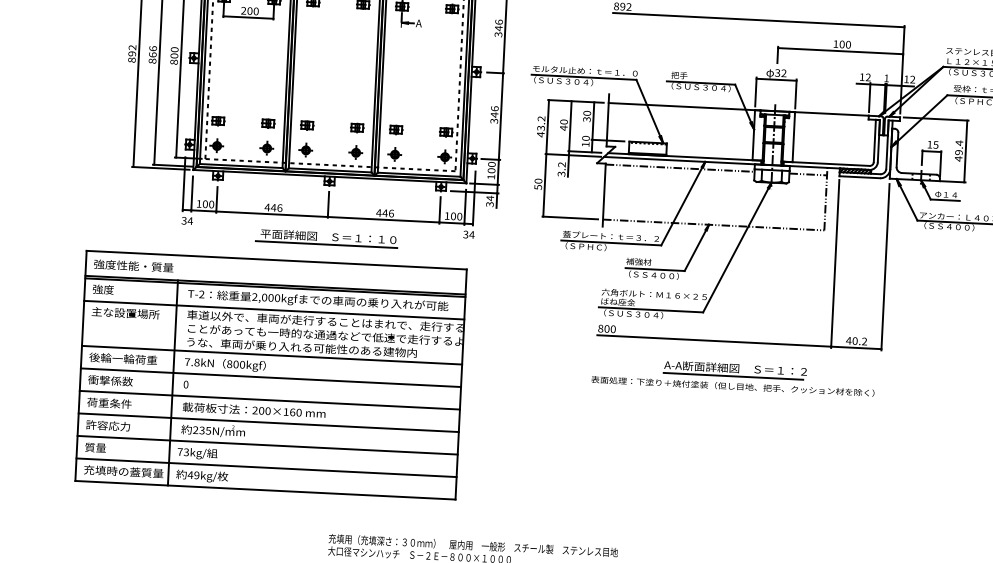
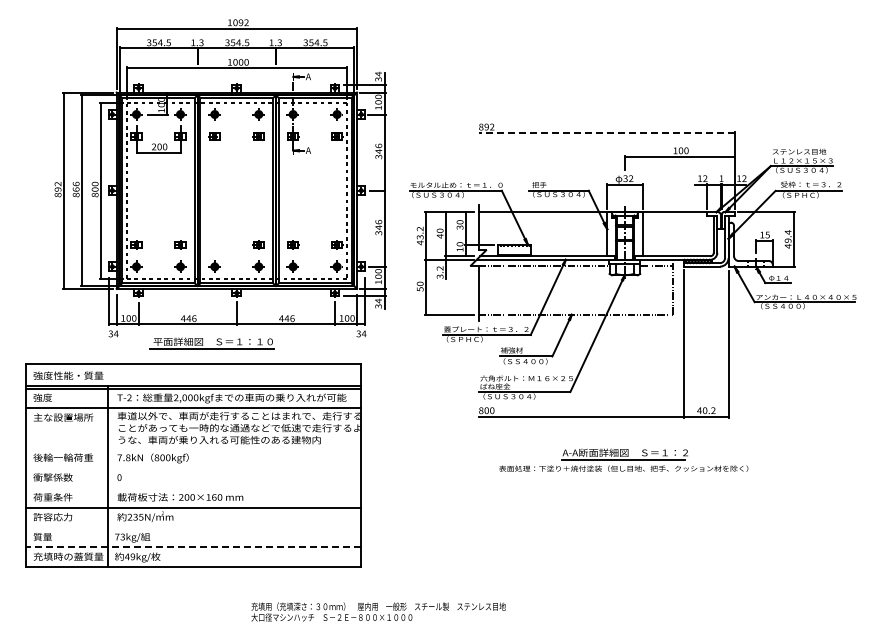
line: (758, 20) -> (606, 133), solid -> dashed
part: (306, 125) -> (214, 244), removed
part: (326, 238) -> (211, 343), moved
line: (271, 355) -> (193, 448), removed
part: (733, 375) -> (623, 459), moved
line: (270, 377) -> (193, 467), removed
line: (269, 399) -> (193, 487), removed
line: (267, 445) -> (193, 527), removed
line: (266, 468) -> (193, 547), solid -> dashed

